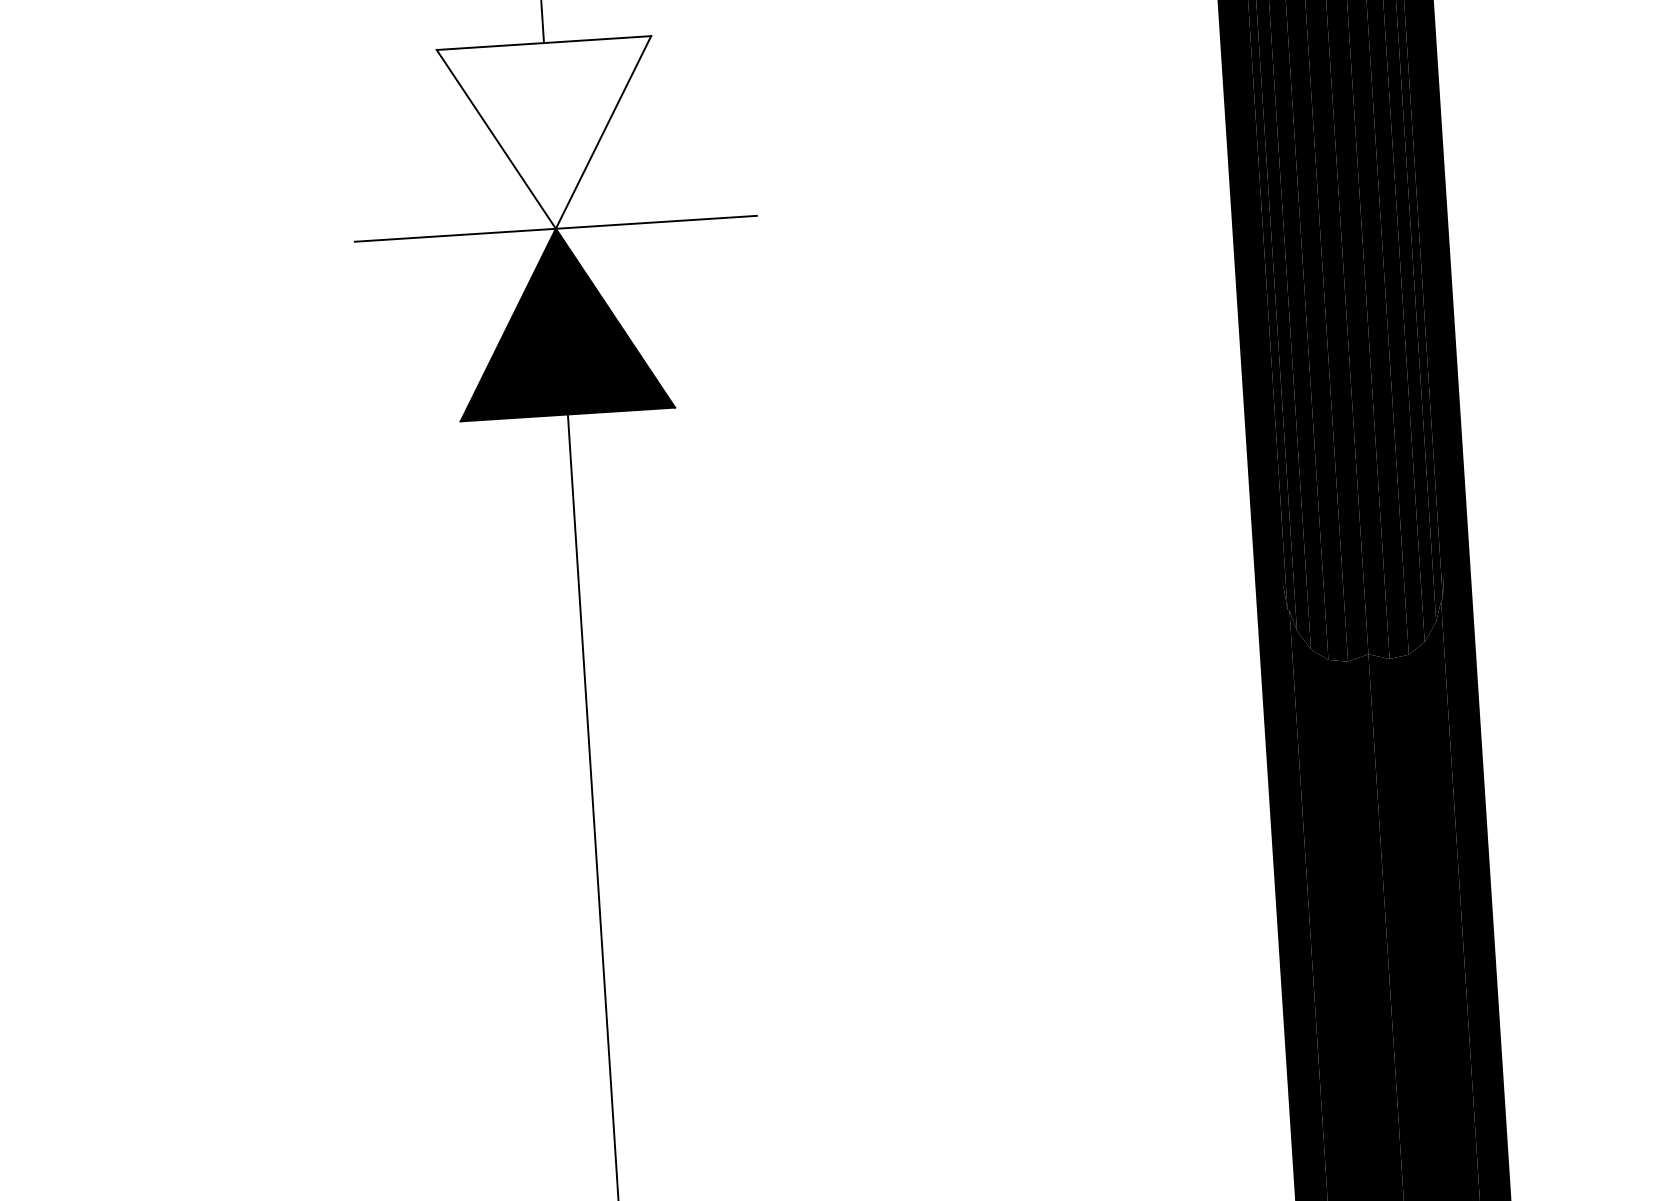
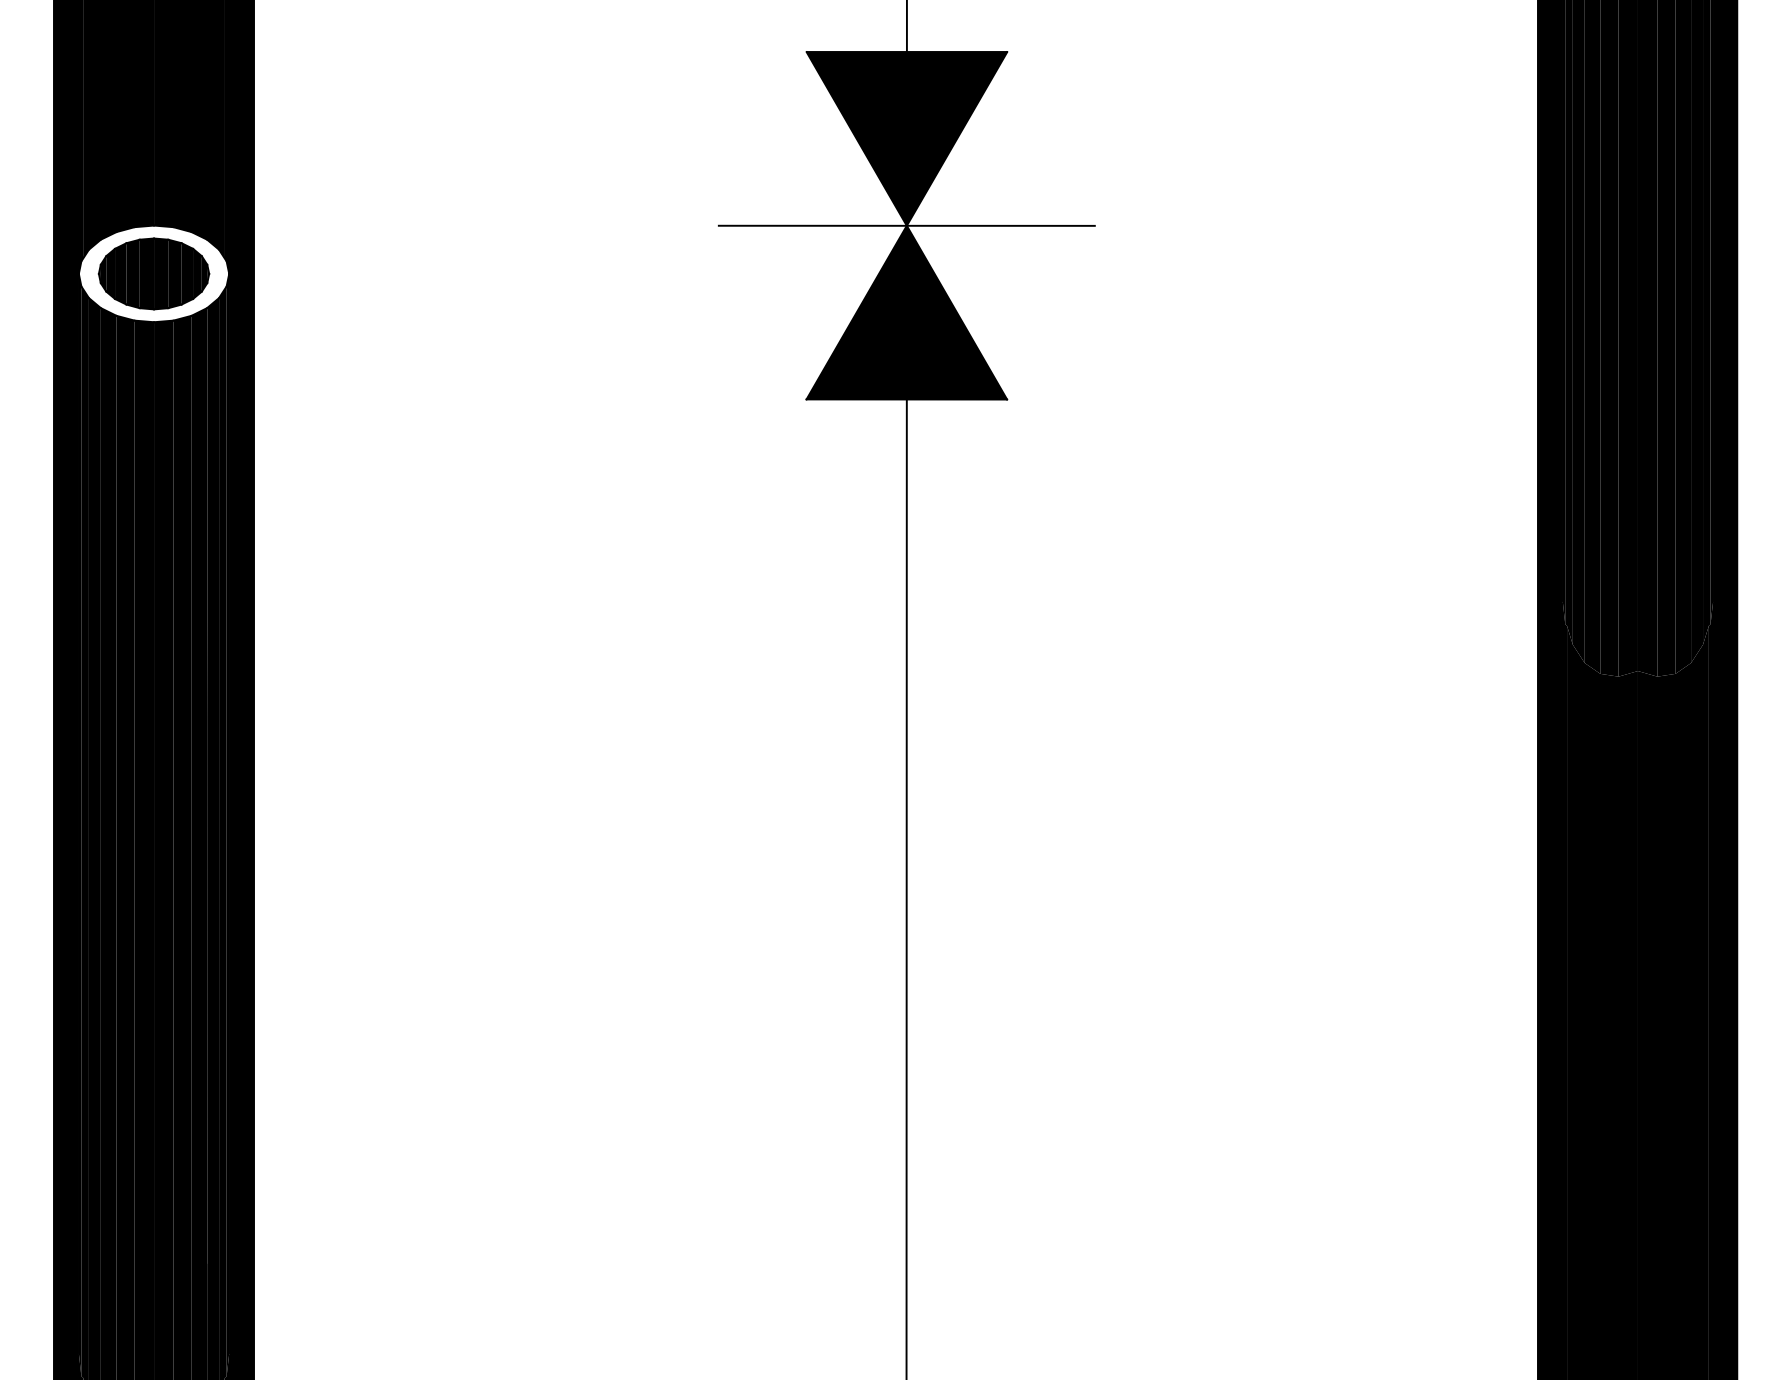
fill: (549, 135) -> (906, 138), added

